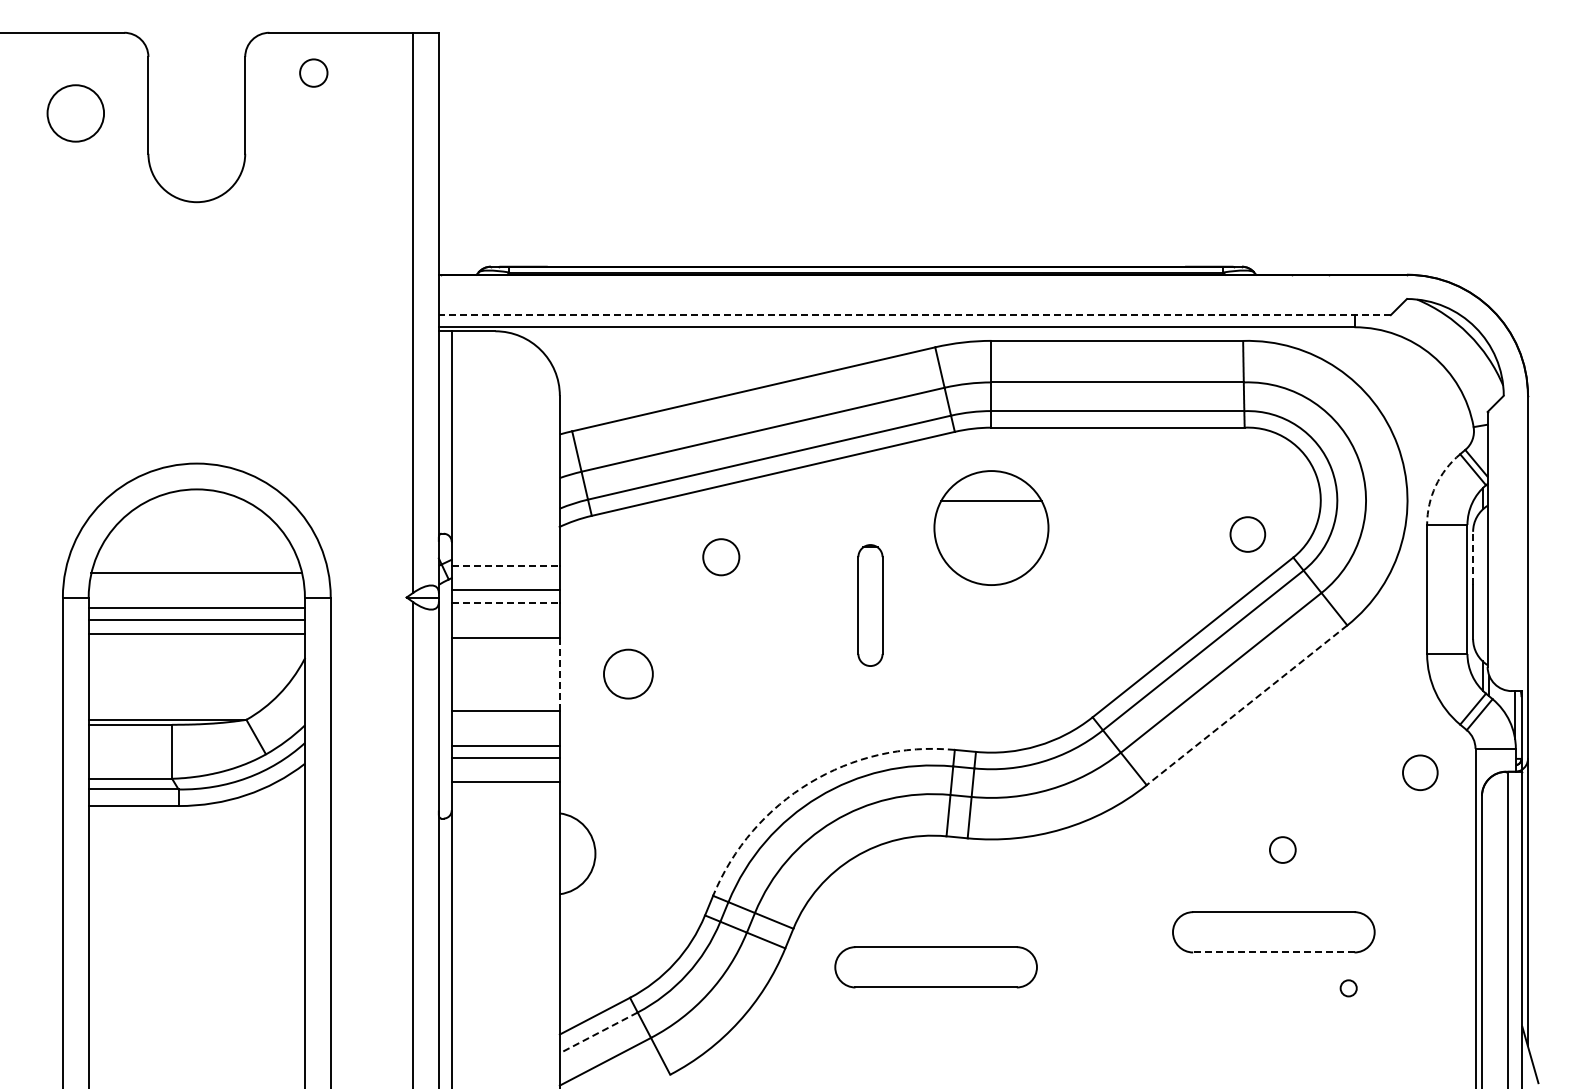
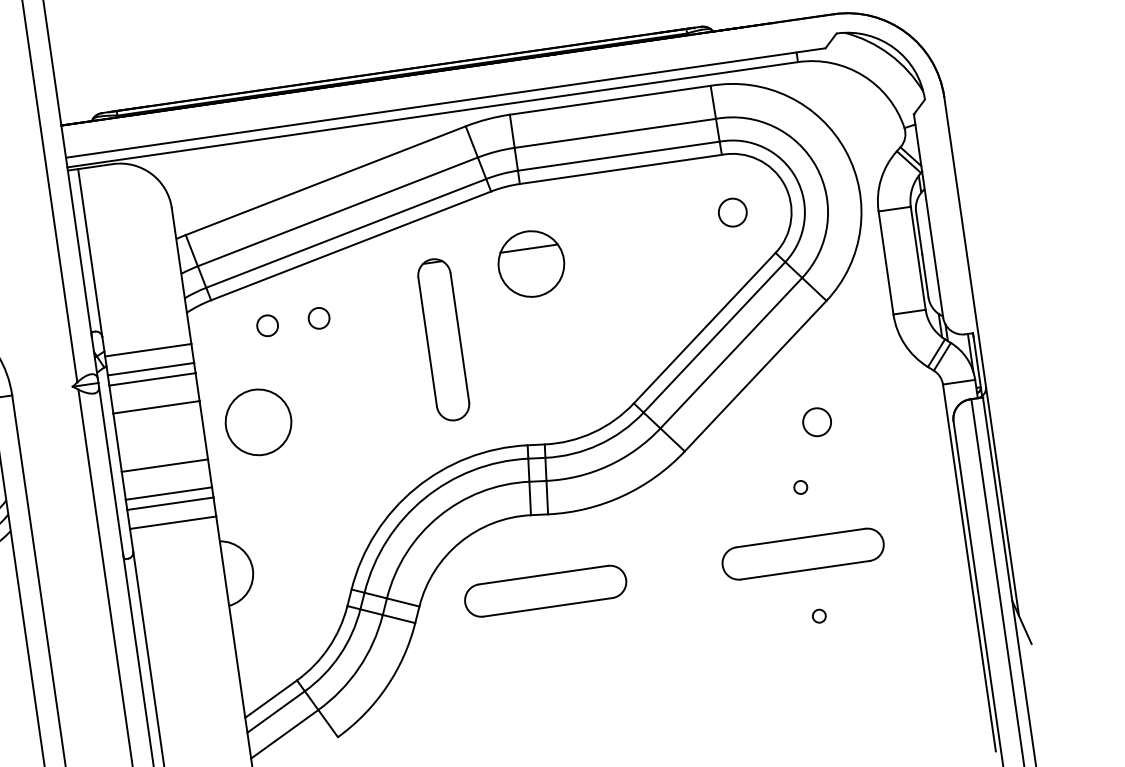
line: (914, 315) -> (445, 103), dashed -> solid
arc: (1435, 485) -> (880, 179), dashed -> solid
part: (991, 527) -> (531, 263), size x0.71
circle: (1247, 534) -> (732, 212), moved
circle: (656, 556) -> (267, 325), added
circle: (720, 556) -> (318, 317), size x0.71
line: (1473, 558) -> (919, 232), dashed -> solid
line: (506, 566) -> (148, 350), dashed -> solid
line: (506, 602) -> (153, 379), dashed -> solid
part: (870, 605) -> (443, 339), size x1.67
circle: (628, 673) -> (258, 421), size x1.67
line: (559, 674) -> (203, 430), dashed -> solid
line: (1246, 705) -> (755, 376), dashed -> solid
circle: (1420, 772) -> (817, 421), moved
arc: (809, 782) -> (415, 488), dashed -> solid
circle: (1282, 849) -> (800, 487), size x0.62
line: (1273, 952) -> (805, 570), dashed -> solid
part: (935, 967) -> (545, 591), moved
circle: (1348, 988) -> (819, 616), moved
line: (598, 1032) -> (275, 711), dashed -> solid

